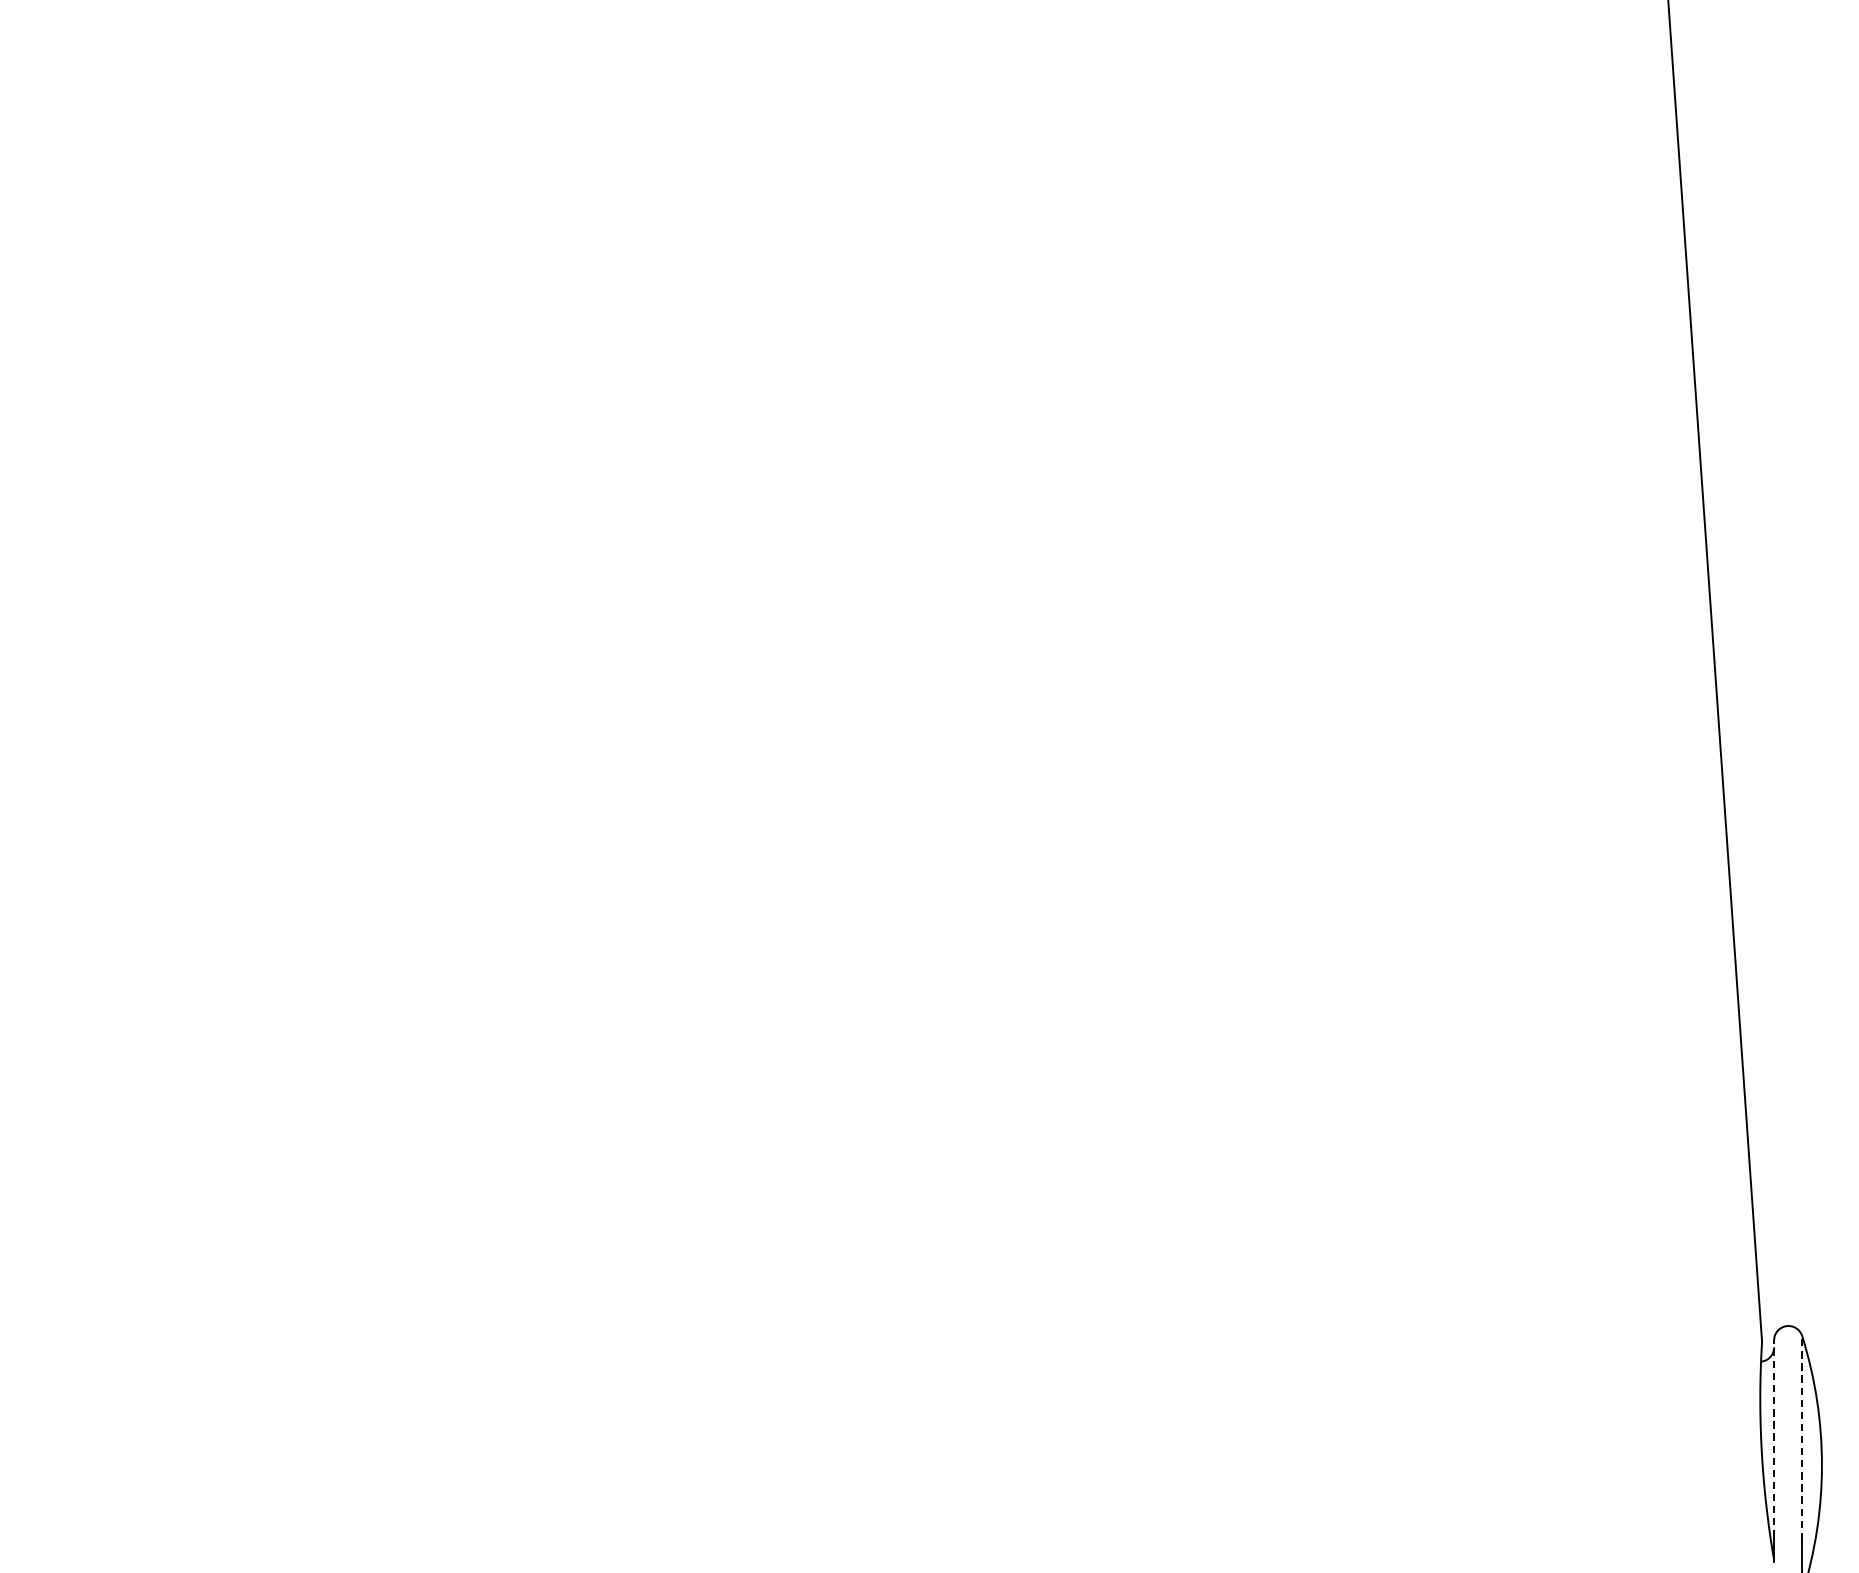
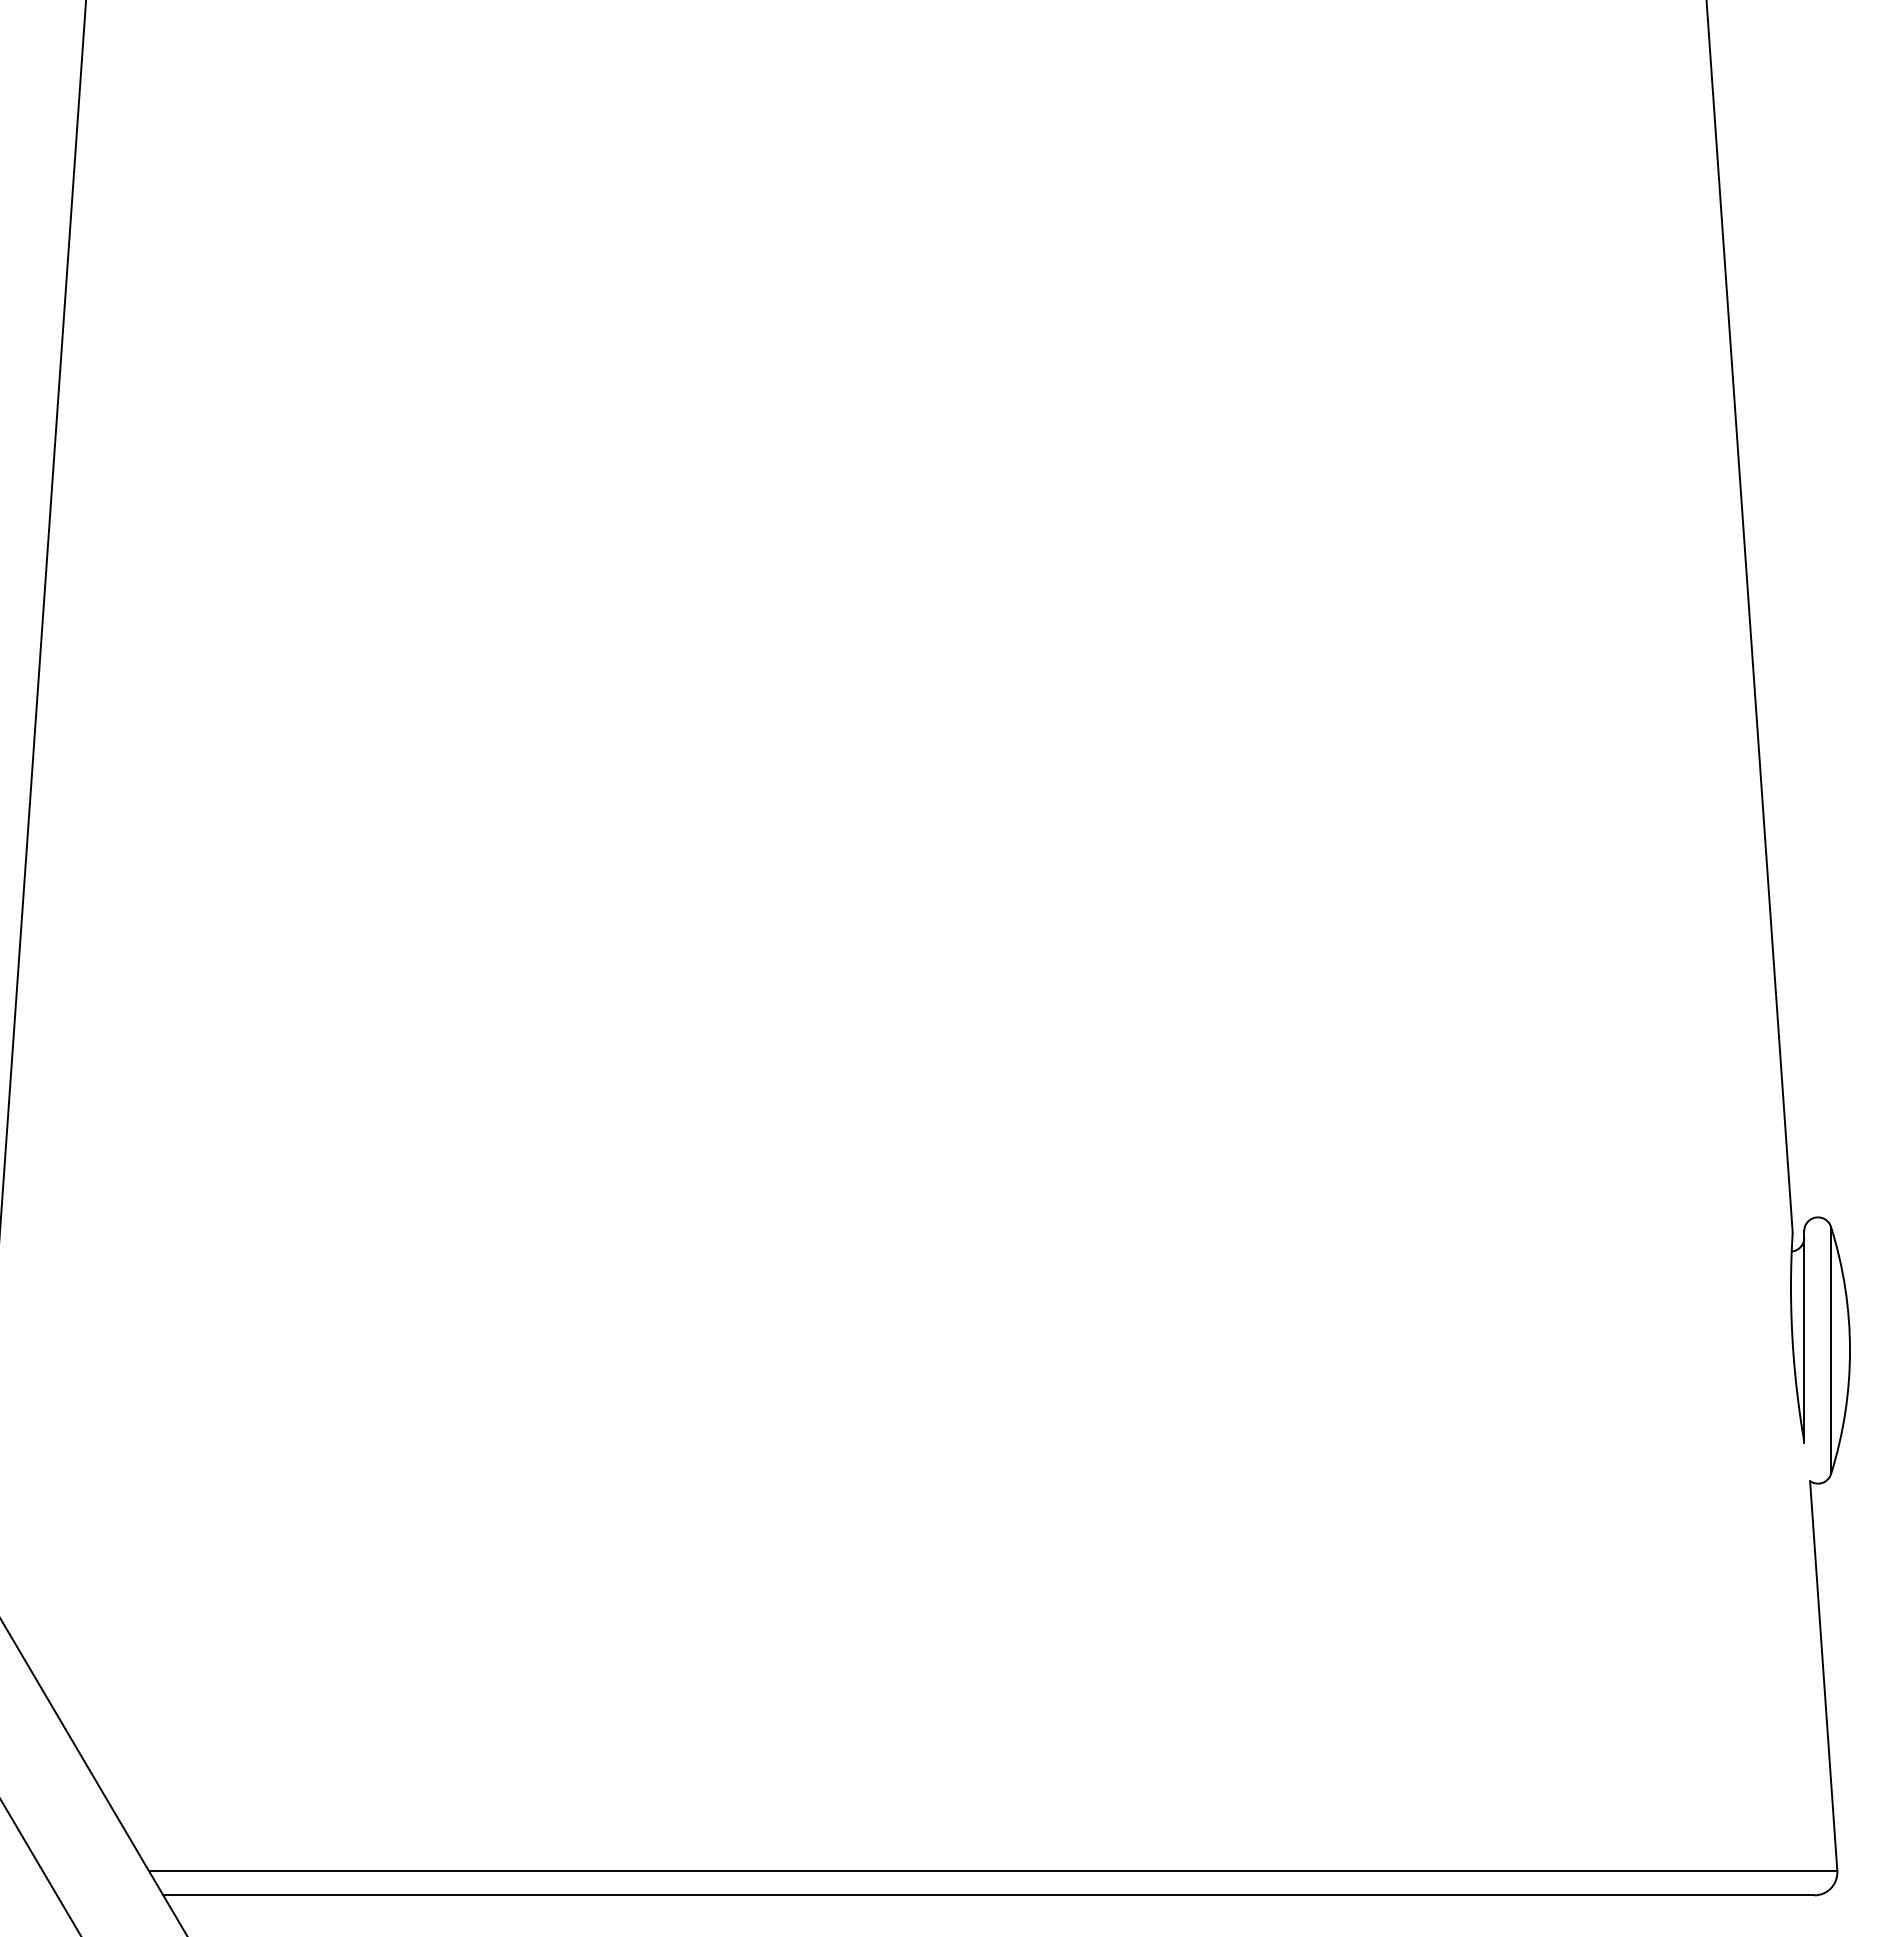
line: (1774, 1437) -> (1804, 1324), dashed -> solid
line: (1802, 1437) -> (1831, 1324), dashed -> solid

